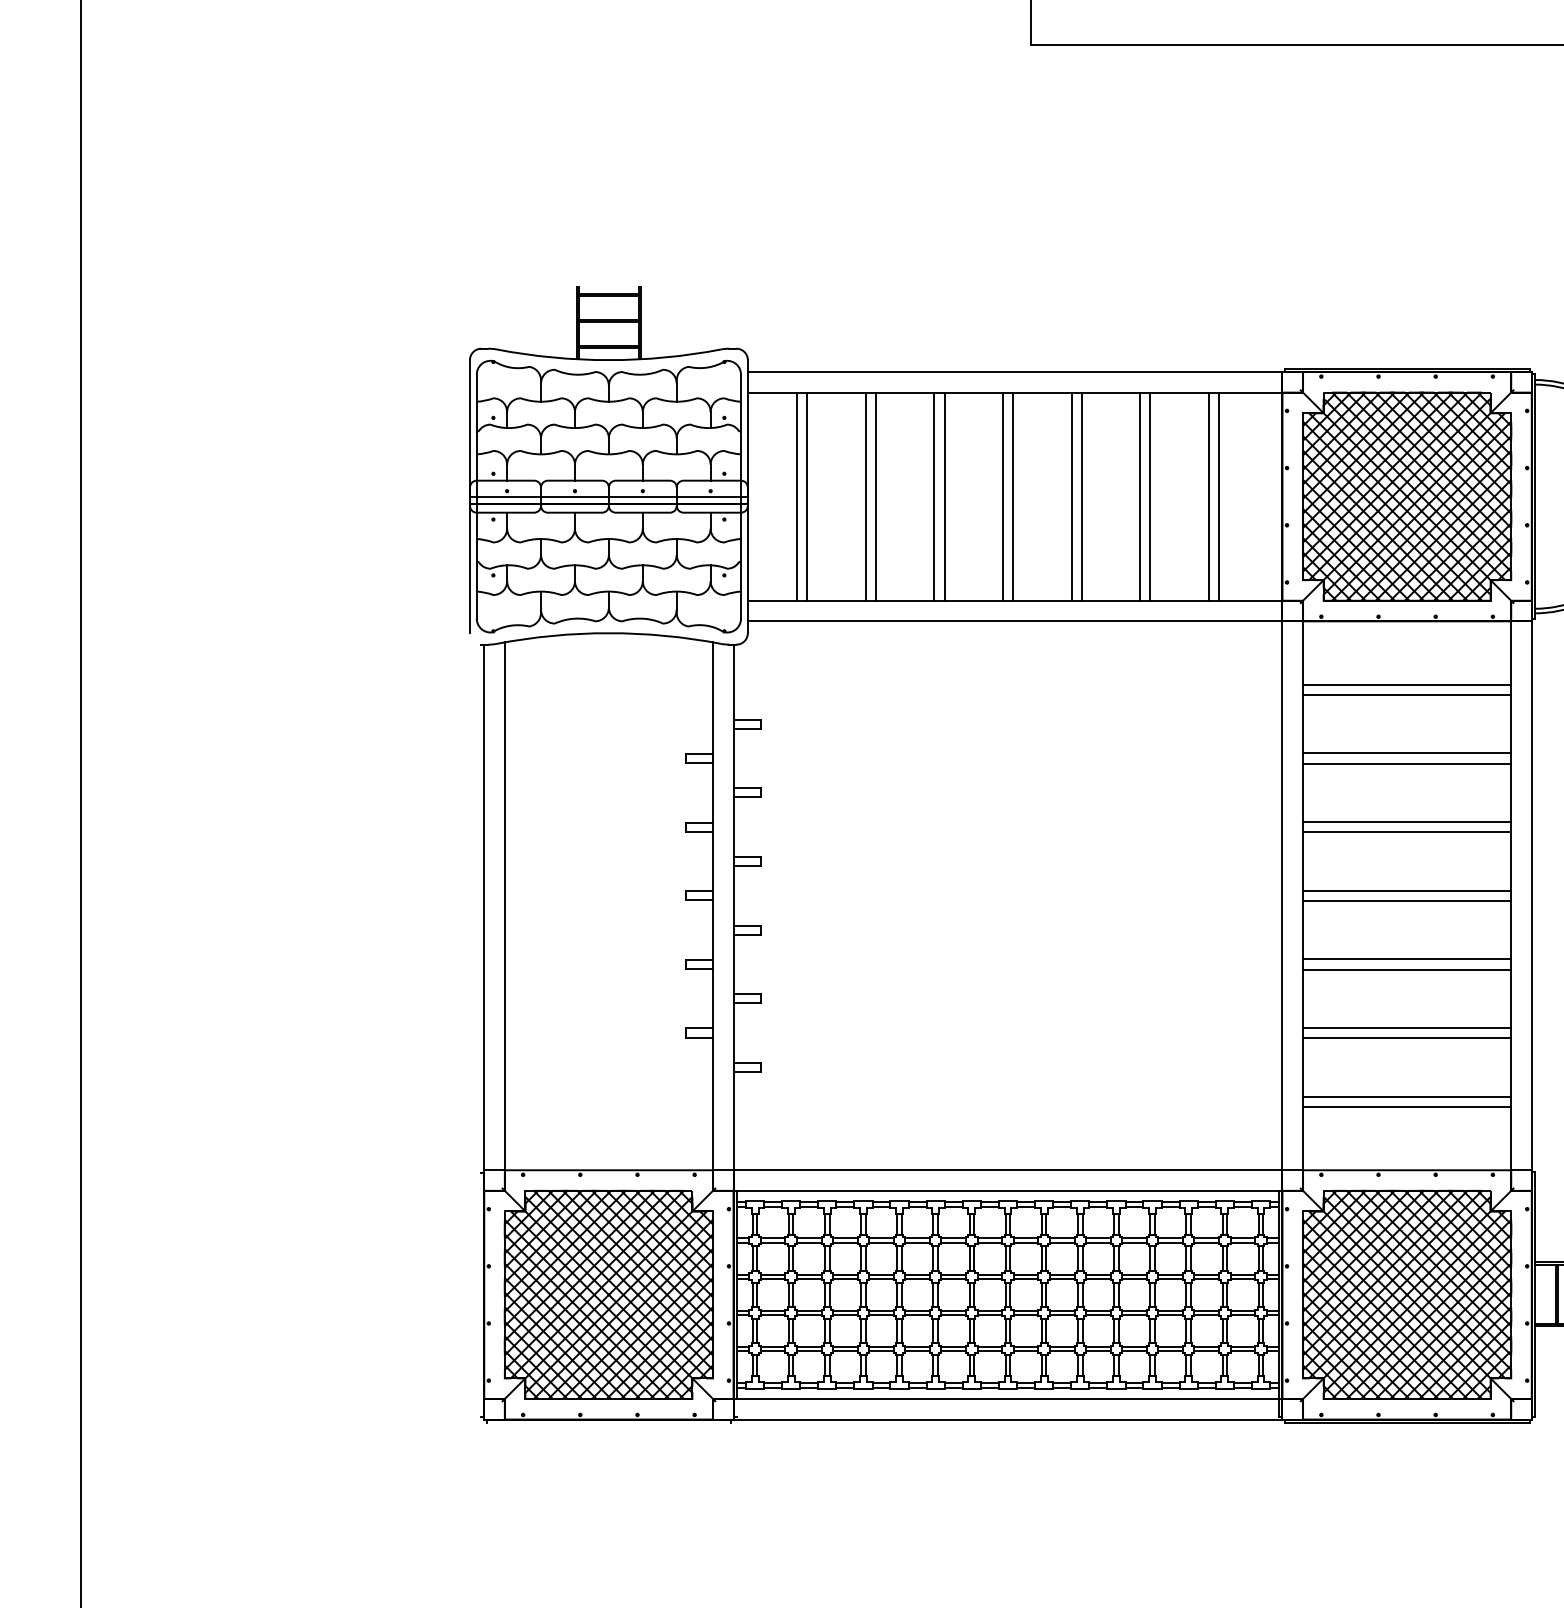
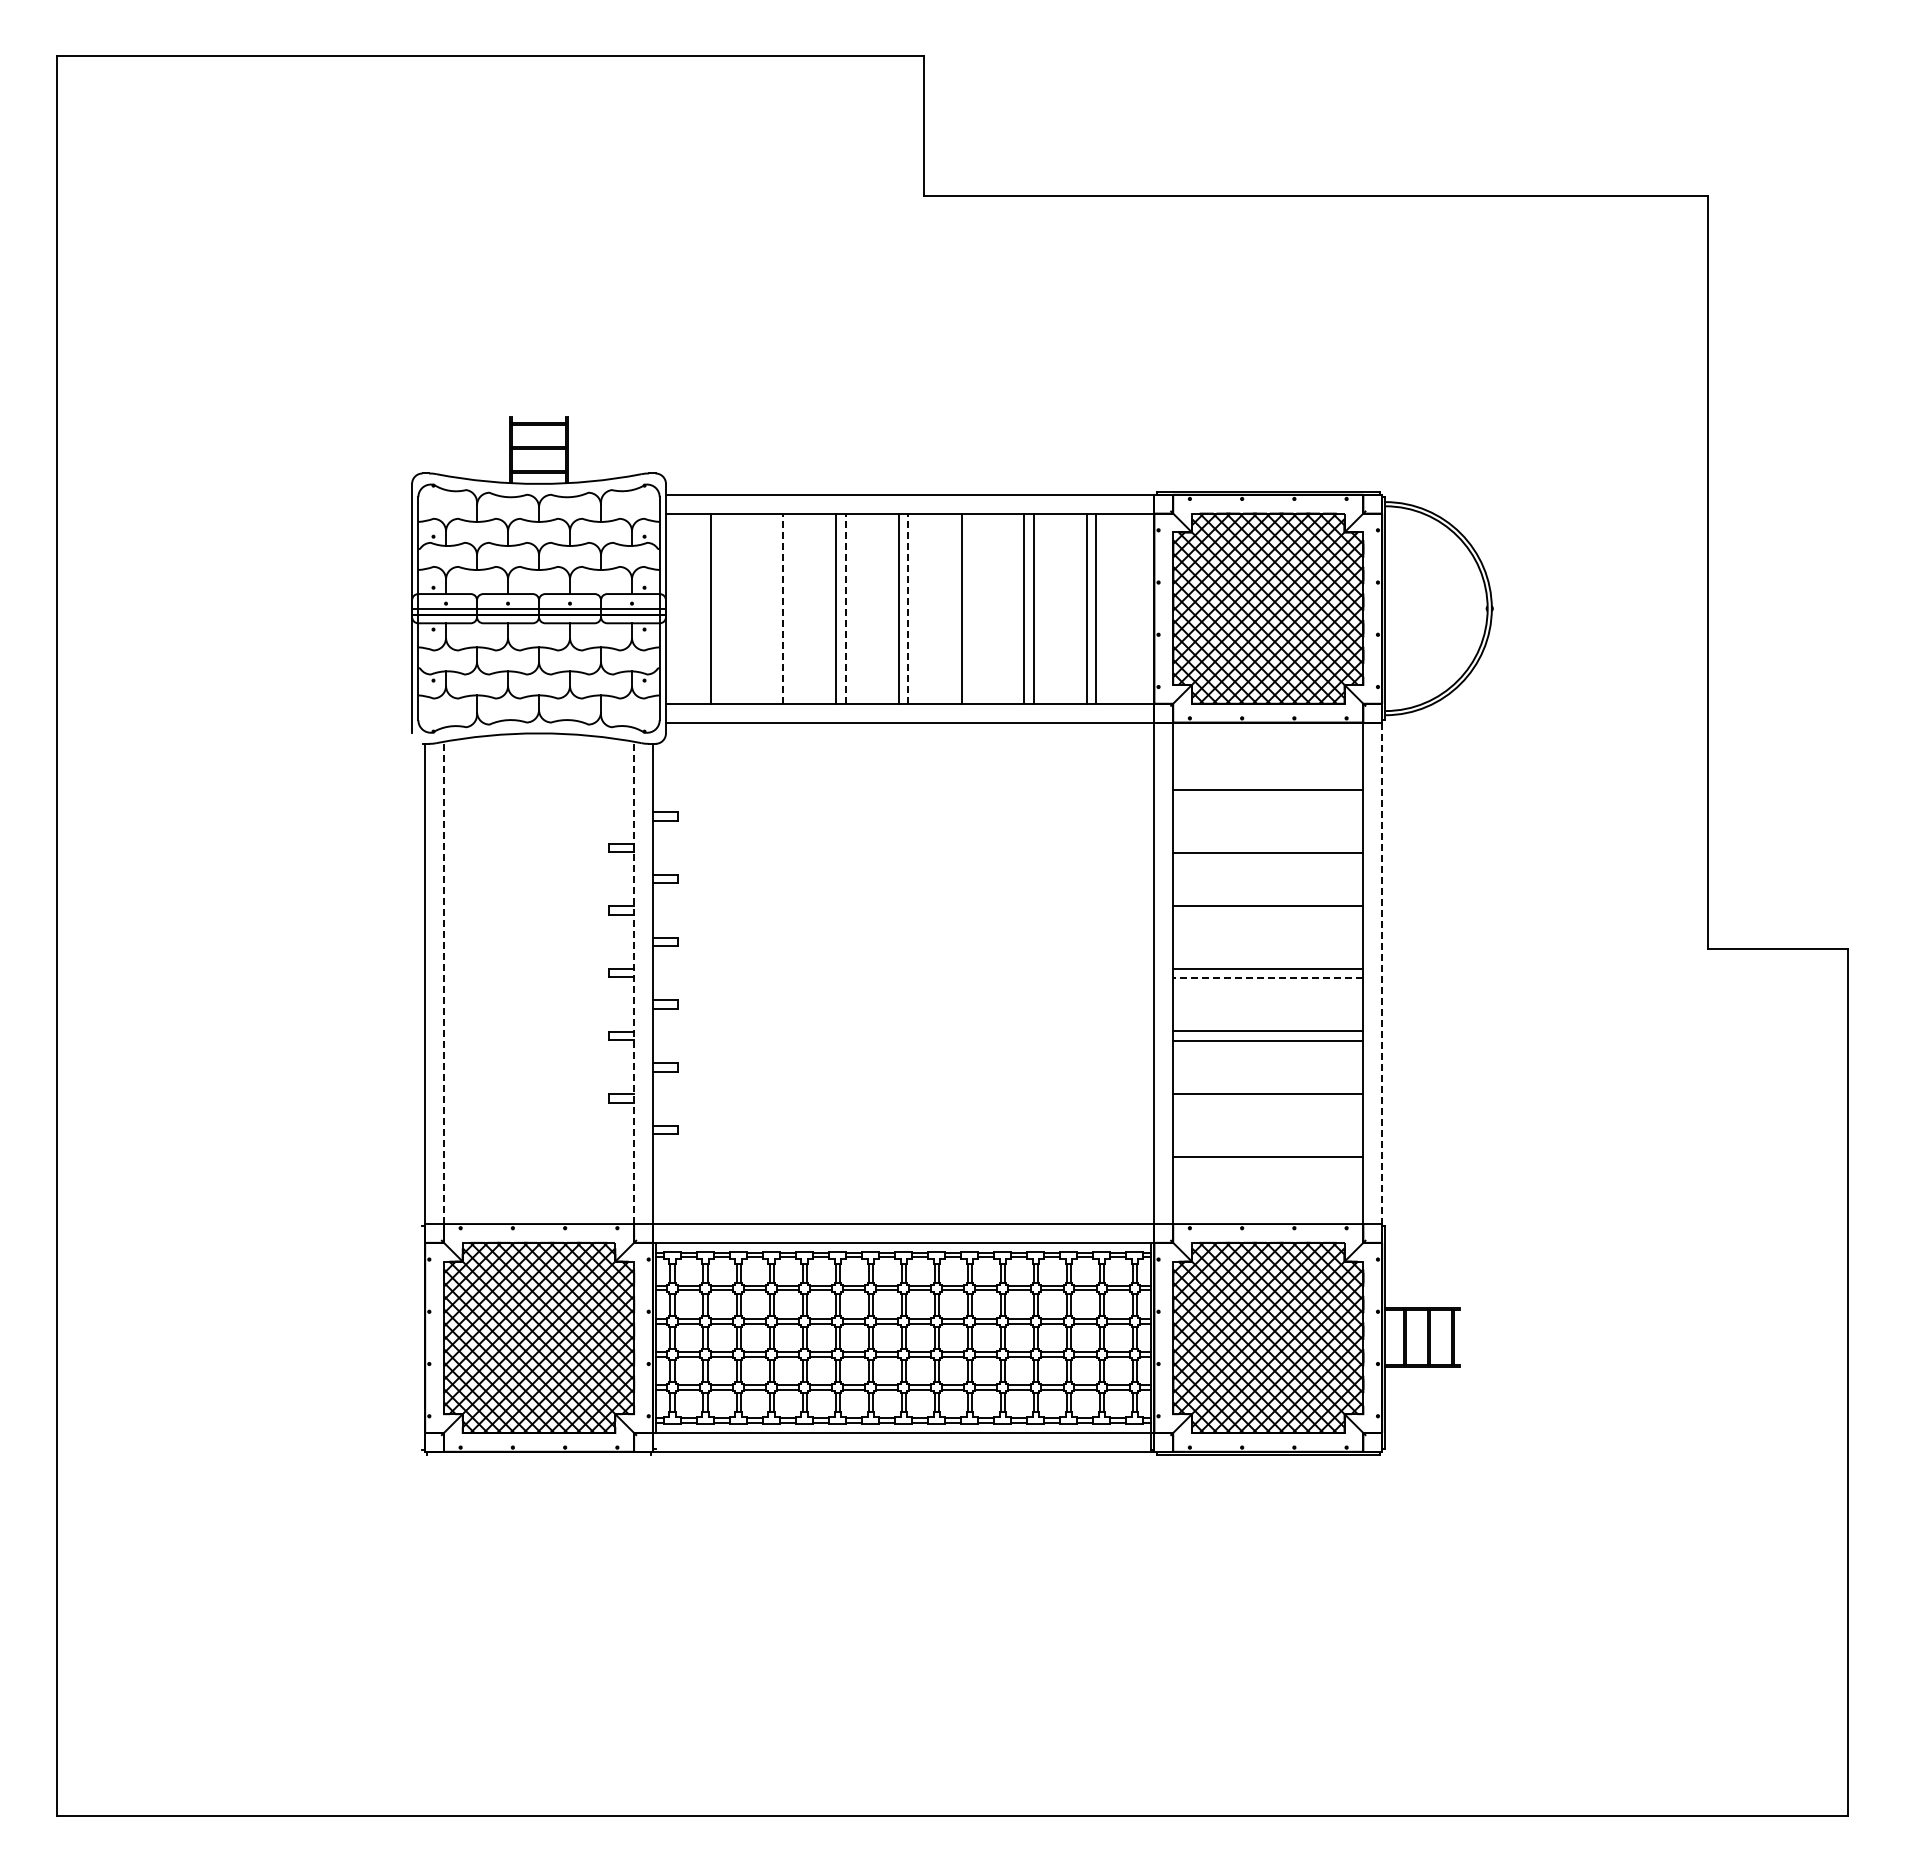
line: (807, 496) -> (720, 608), removed
line: (865, 496) -> (773, 608), removed
line: (875, 496) -> (782, 608), solid -> dashed
line: (944, 496) -> (845, 608), solid -> dashed
line: (1013, 496) -> (908, 608), solid -> dashed
line: (1082, 496) -> (971, 608), removed
line: (1407, 684) -> (1268, 780), removed
line: (1407, 753) -> (1268, 843), removed
line: (1407, 832) -> (1268, 915), removed
line: (1532, 896) -> (1382, 973), solid -> dashed
line: (1406, 901) -> (1267, 978), solid -> dashed
line: (504, 905) -> (443, 982), solid -> dashed
line: (713, 905) -> (634, 982), solid -> dashed
line: (1407, 1038) -> (1268, 1103), removed
line: (1407, 1107) -> (1268, 1166), removed

